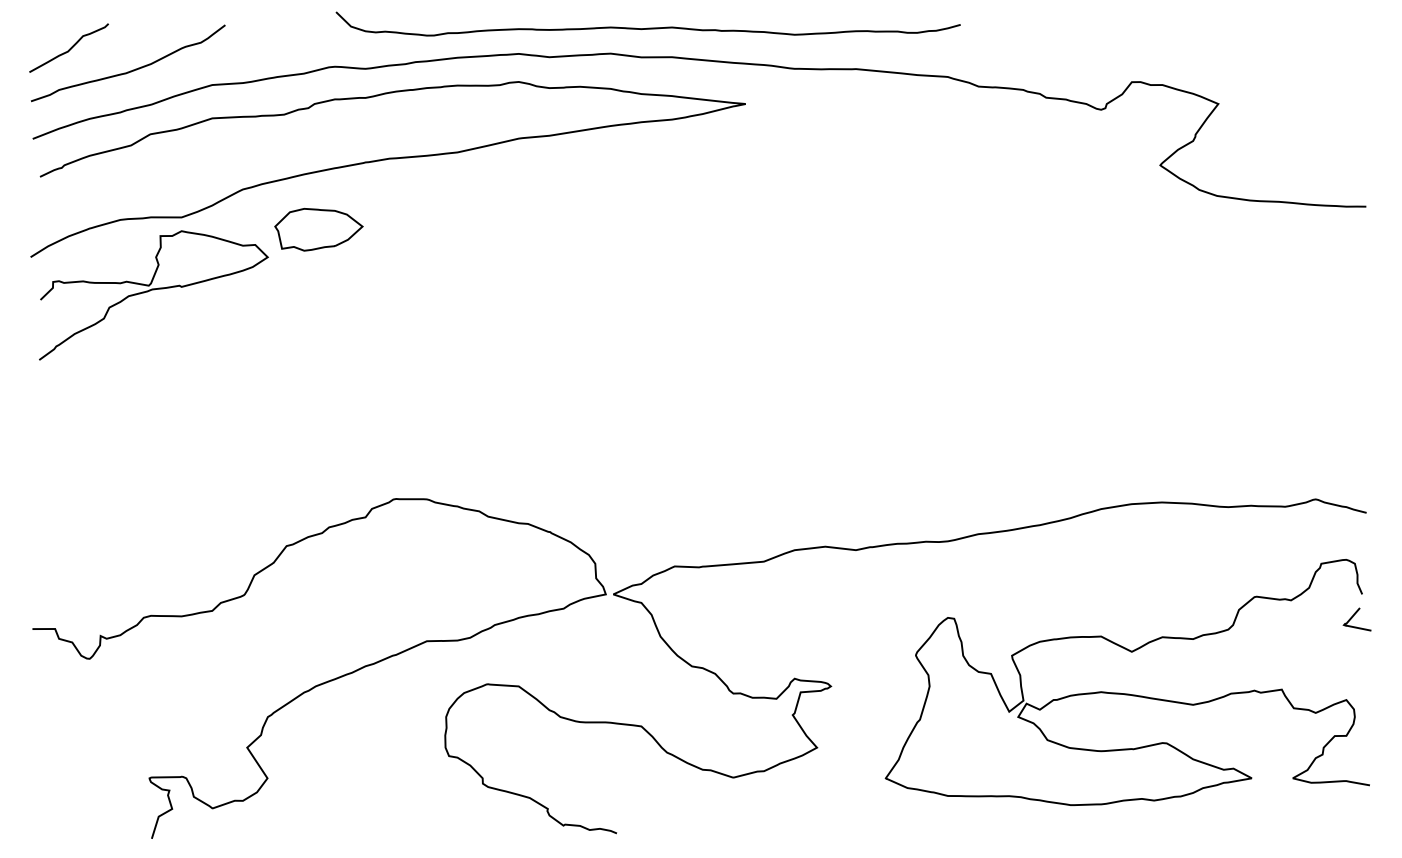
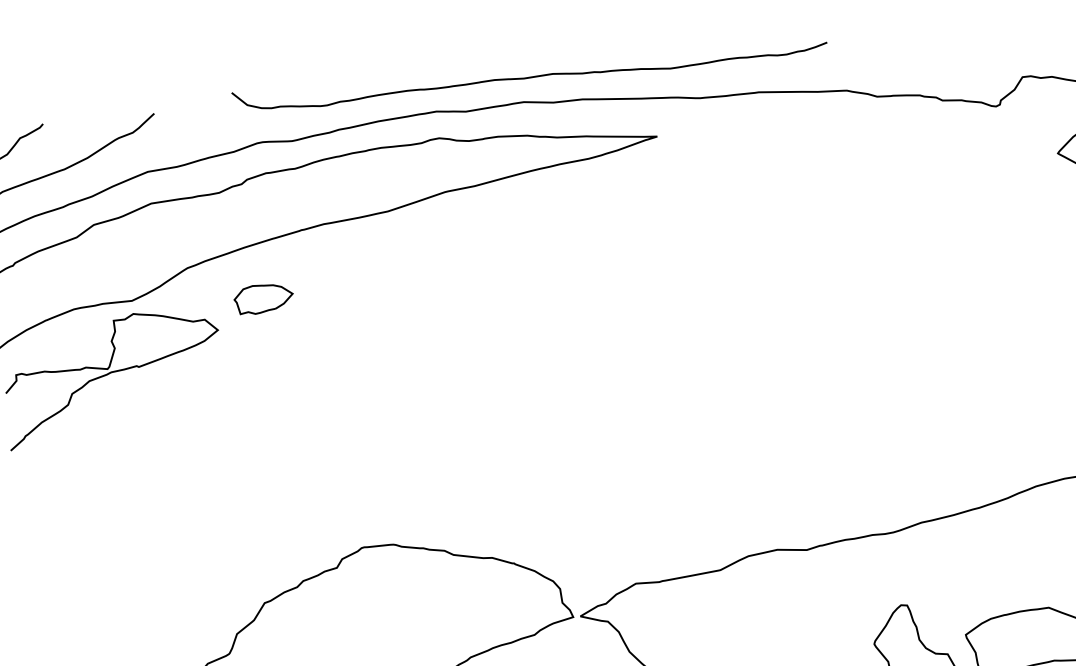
curve: (647, 27) -> (529, 76), moved
part: (318, 229) -> (263, 298), size x0.7

